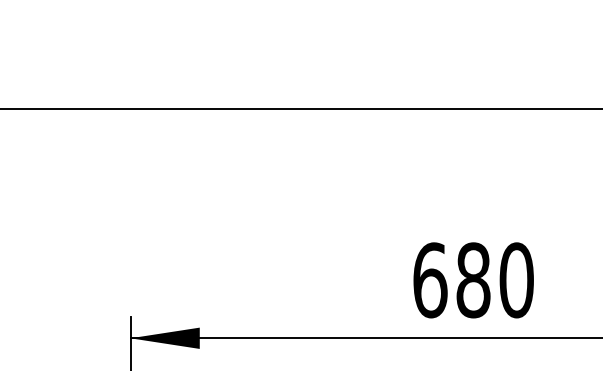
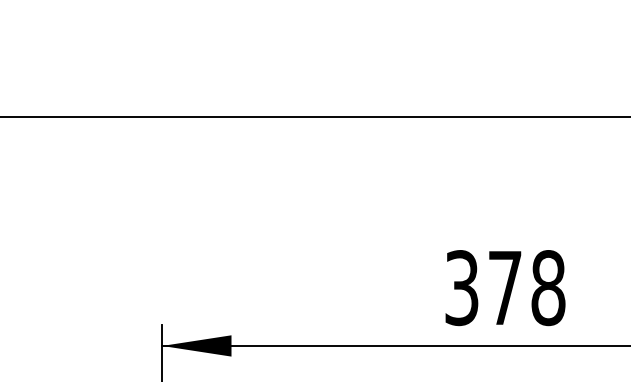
text: (473, 280) -> (505, 288), 680 -> 378

